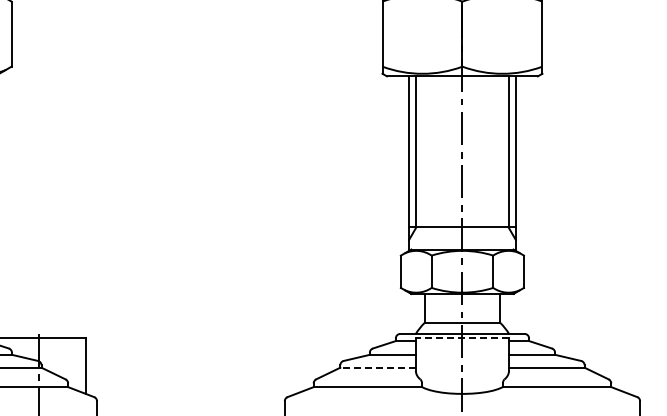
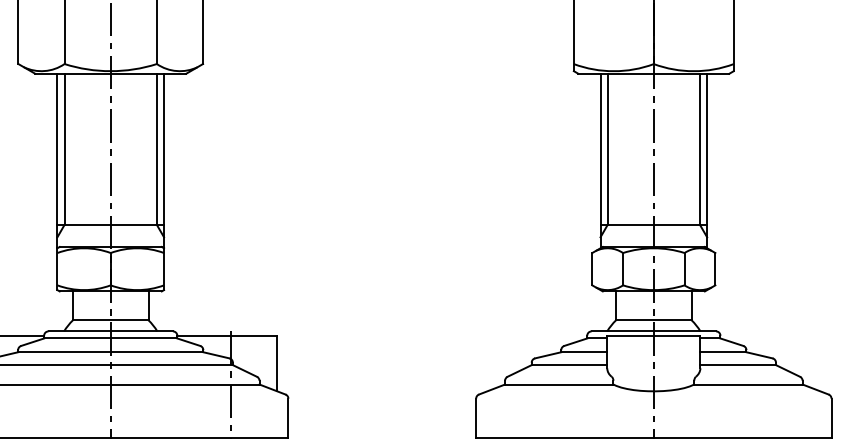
line: (462, 338) -> (653, 335), dashed -> solid
line: (378, 368) -> (569, 365), dashed -> solid

